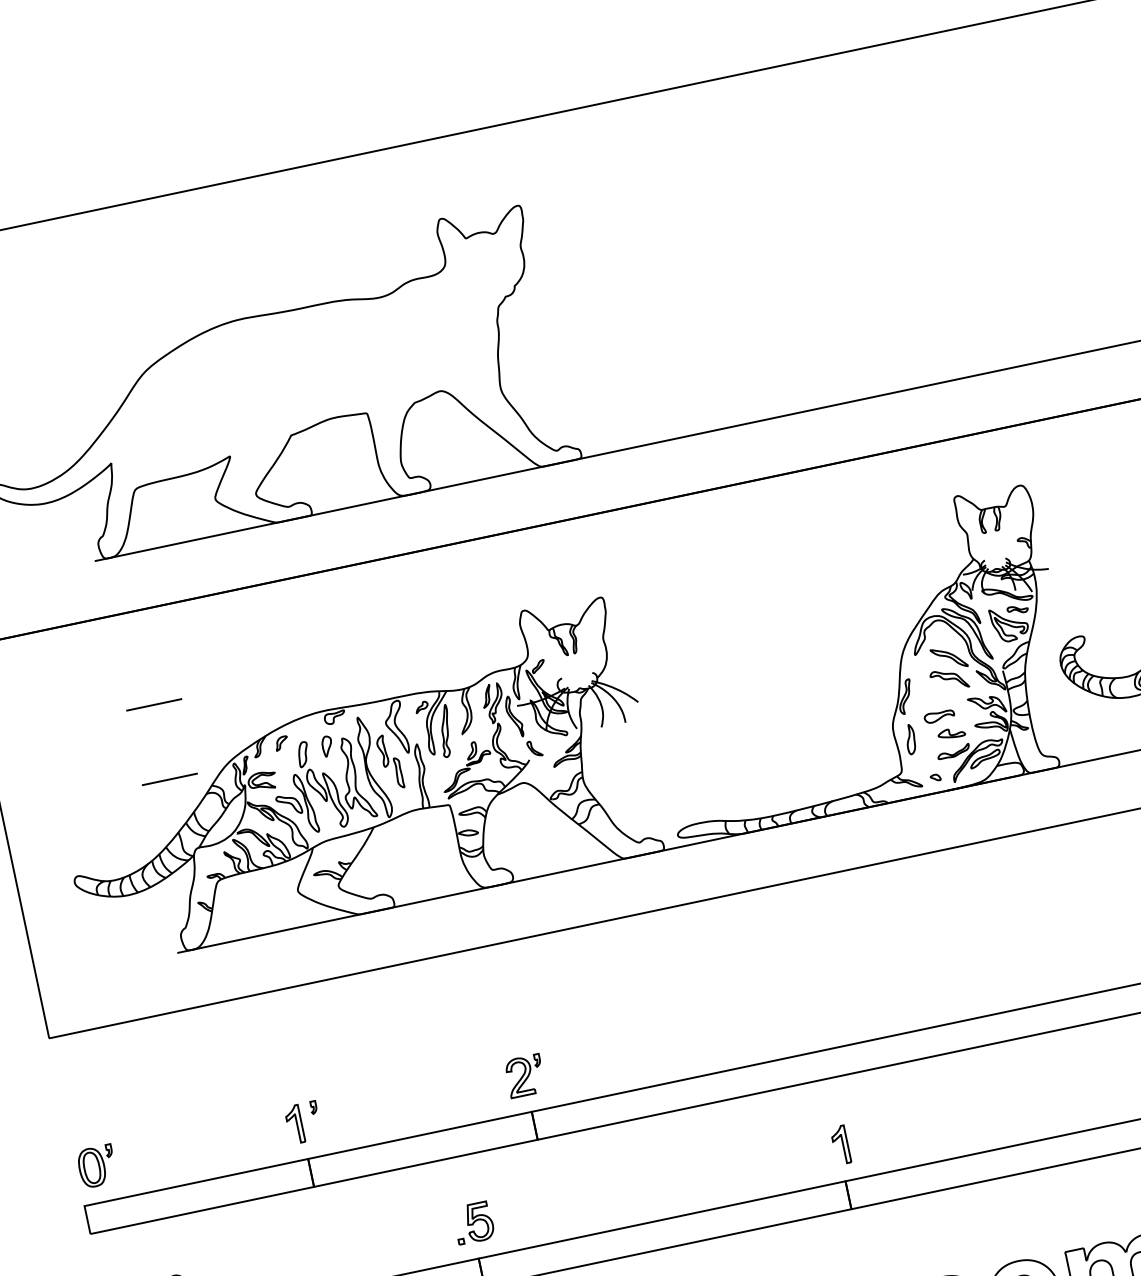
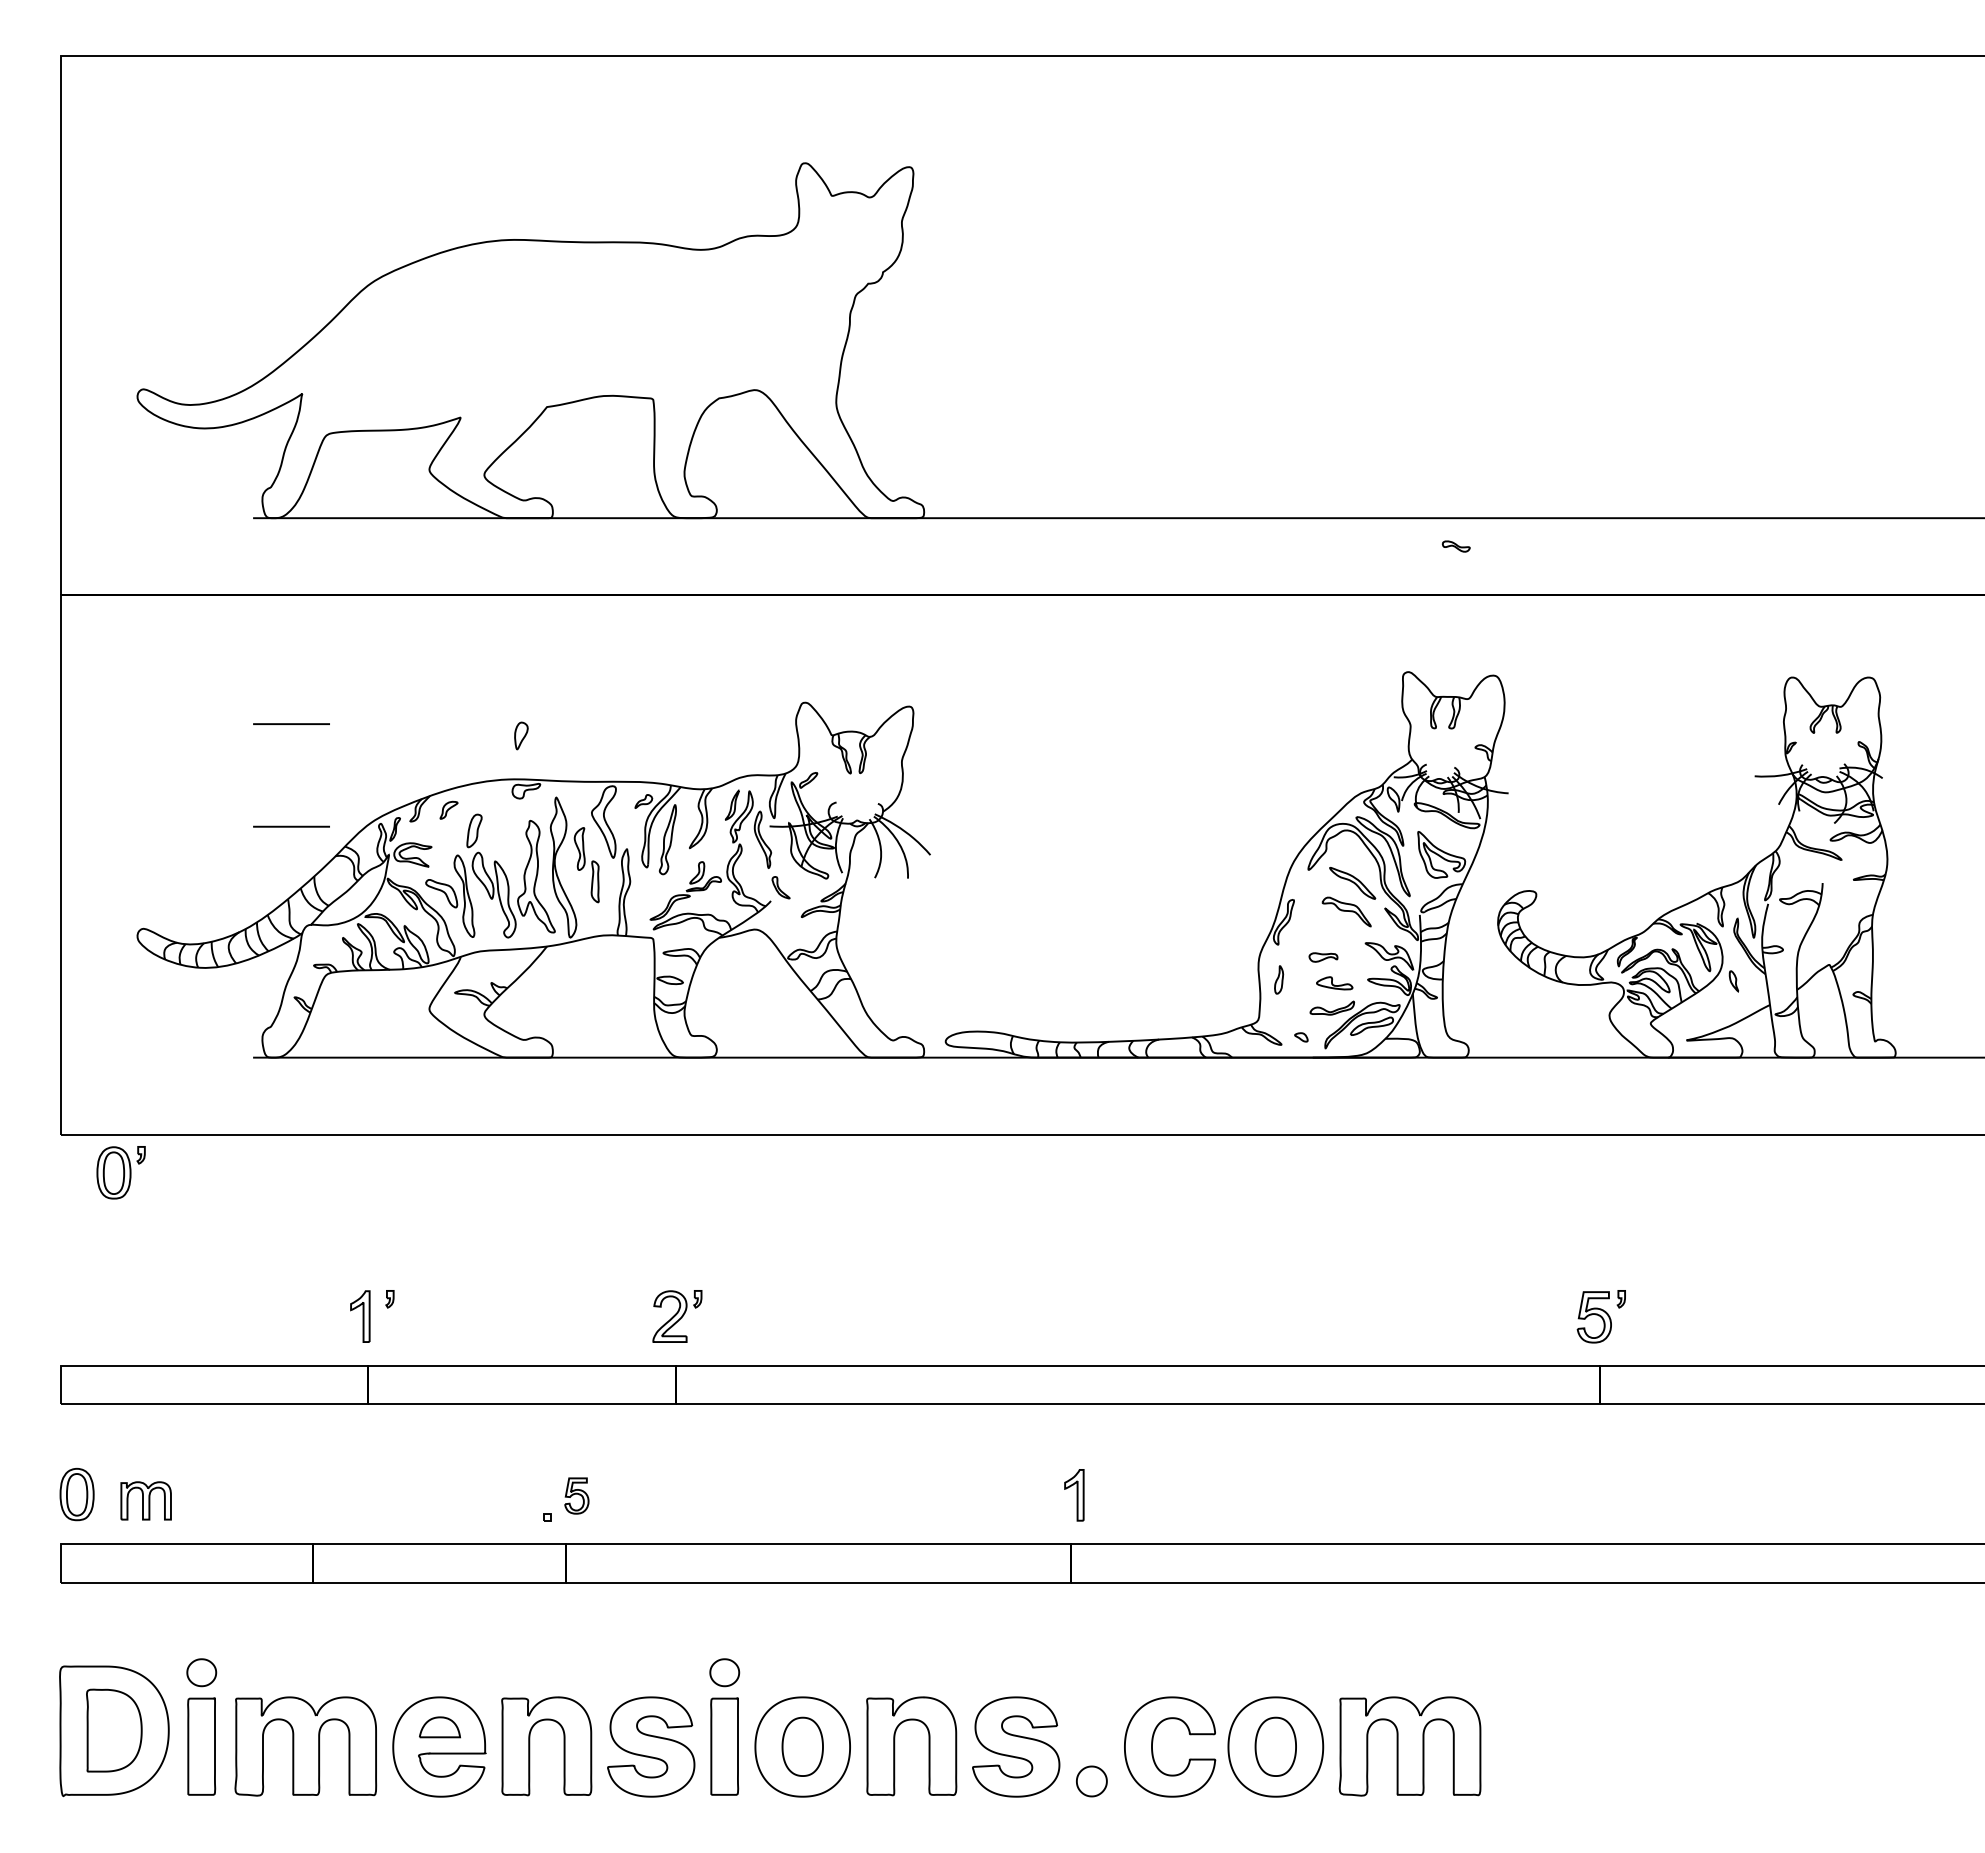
part: (1017, 609) -> (1455, 546), moved
part: (939, 716) -> (1323, 957), size x0.7
part: (910, 739) -> (1278, 979), size x0.7
part: (327, 746) -> (521, 735), moved
part: (96, 1166) -> (120, 1172), moved
part: (479, 1221) -> (576, 1495), size x0.7

